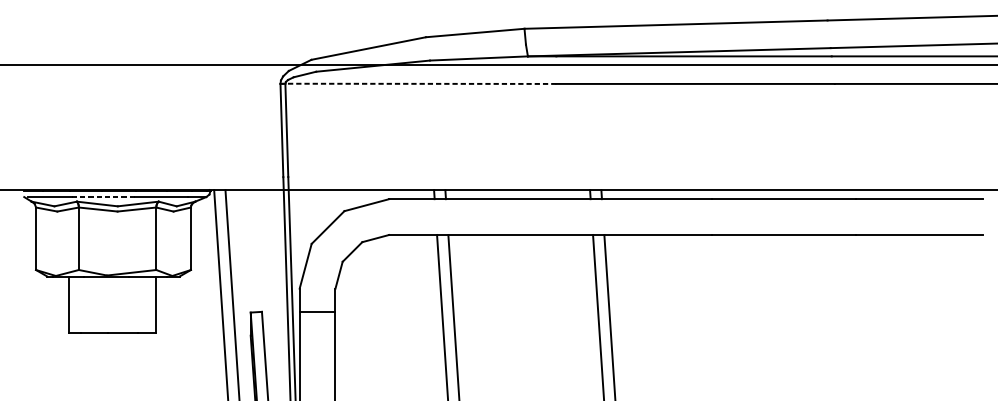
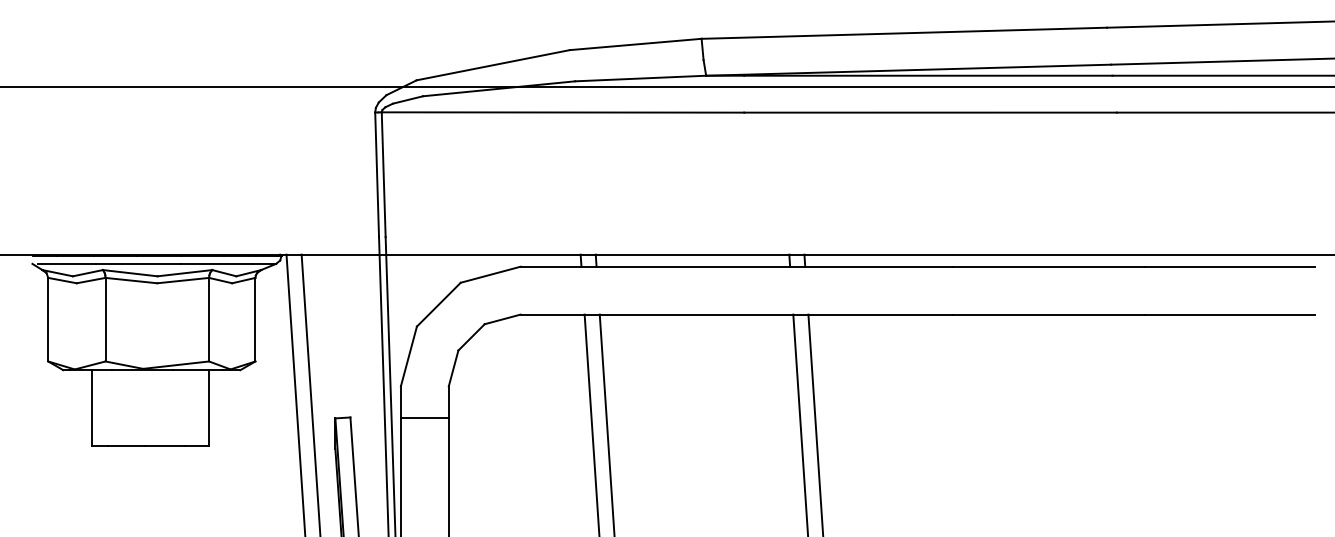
line: (420, 83) -> (562, 112), dashed -> solid
line: (104, 196) -> (139, 263), dashed -> solid

